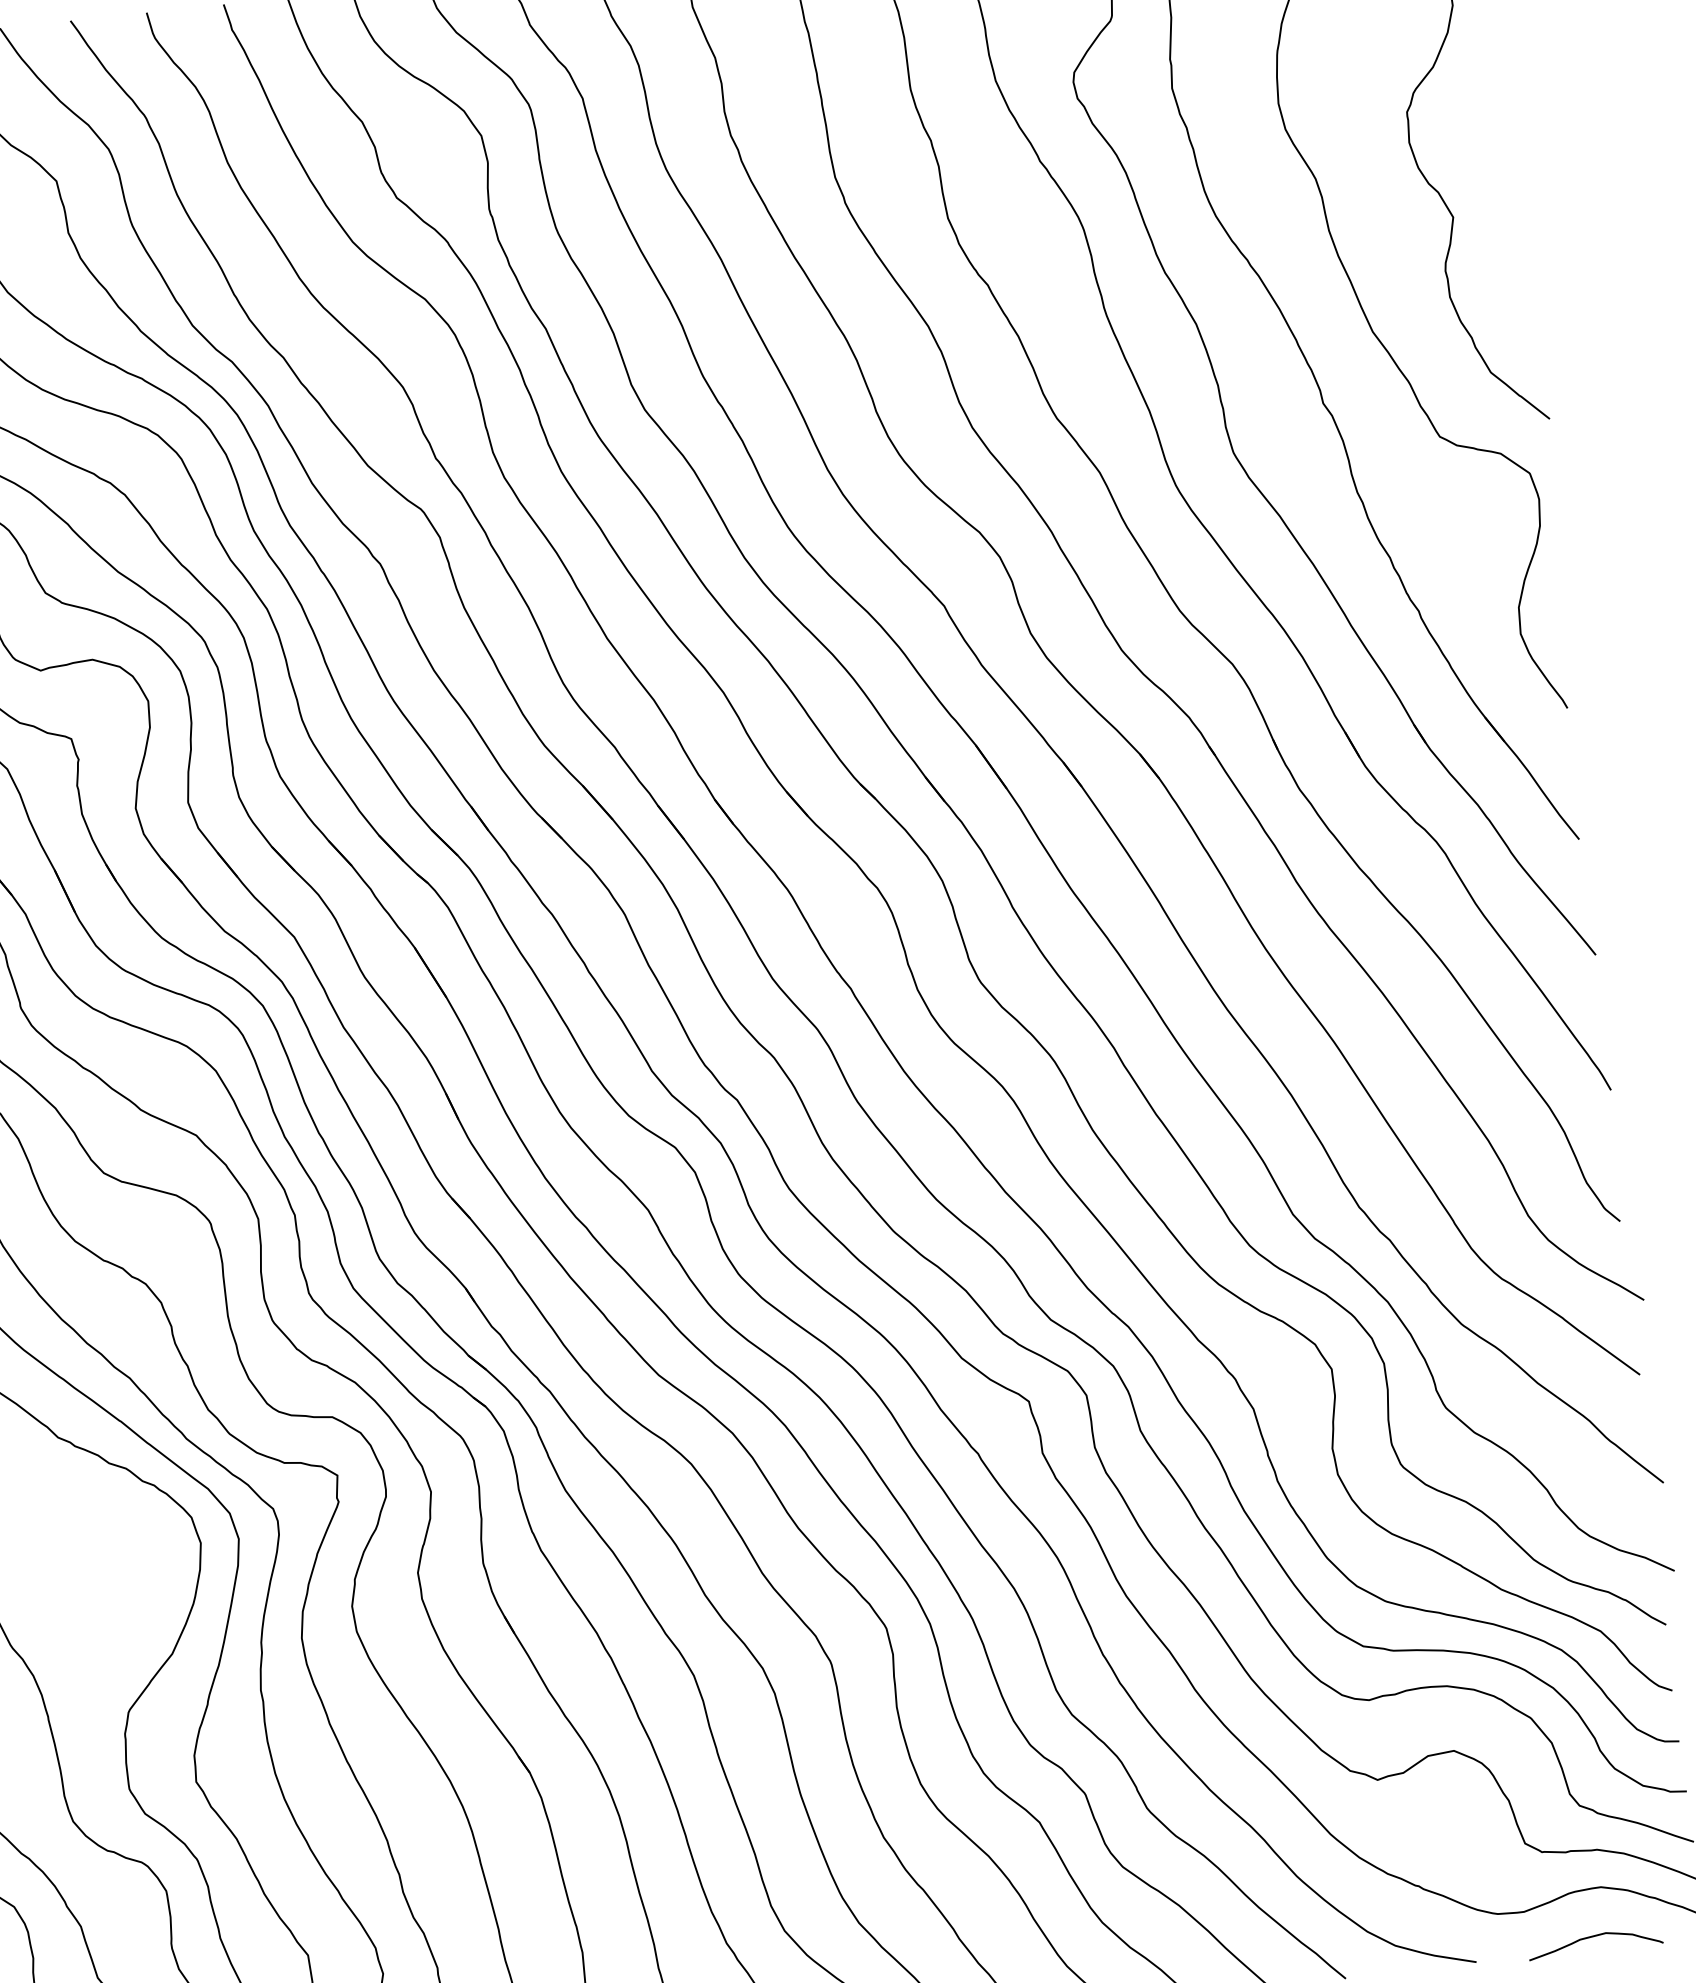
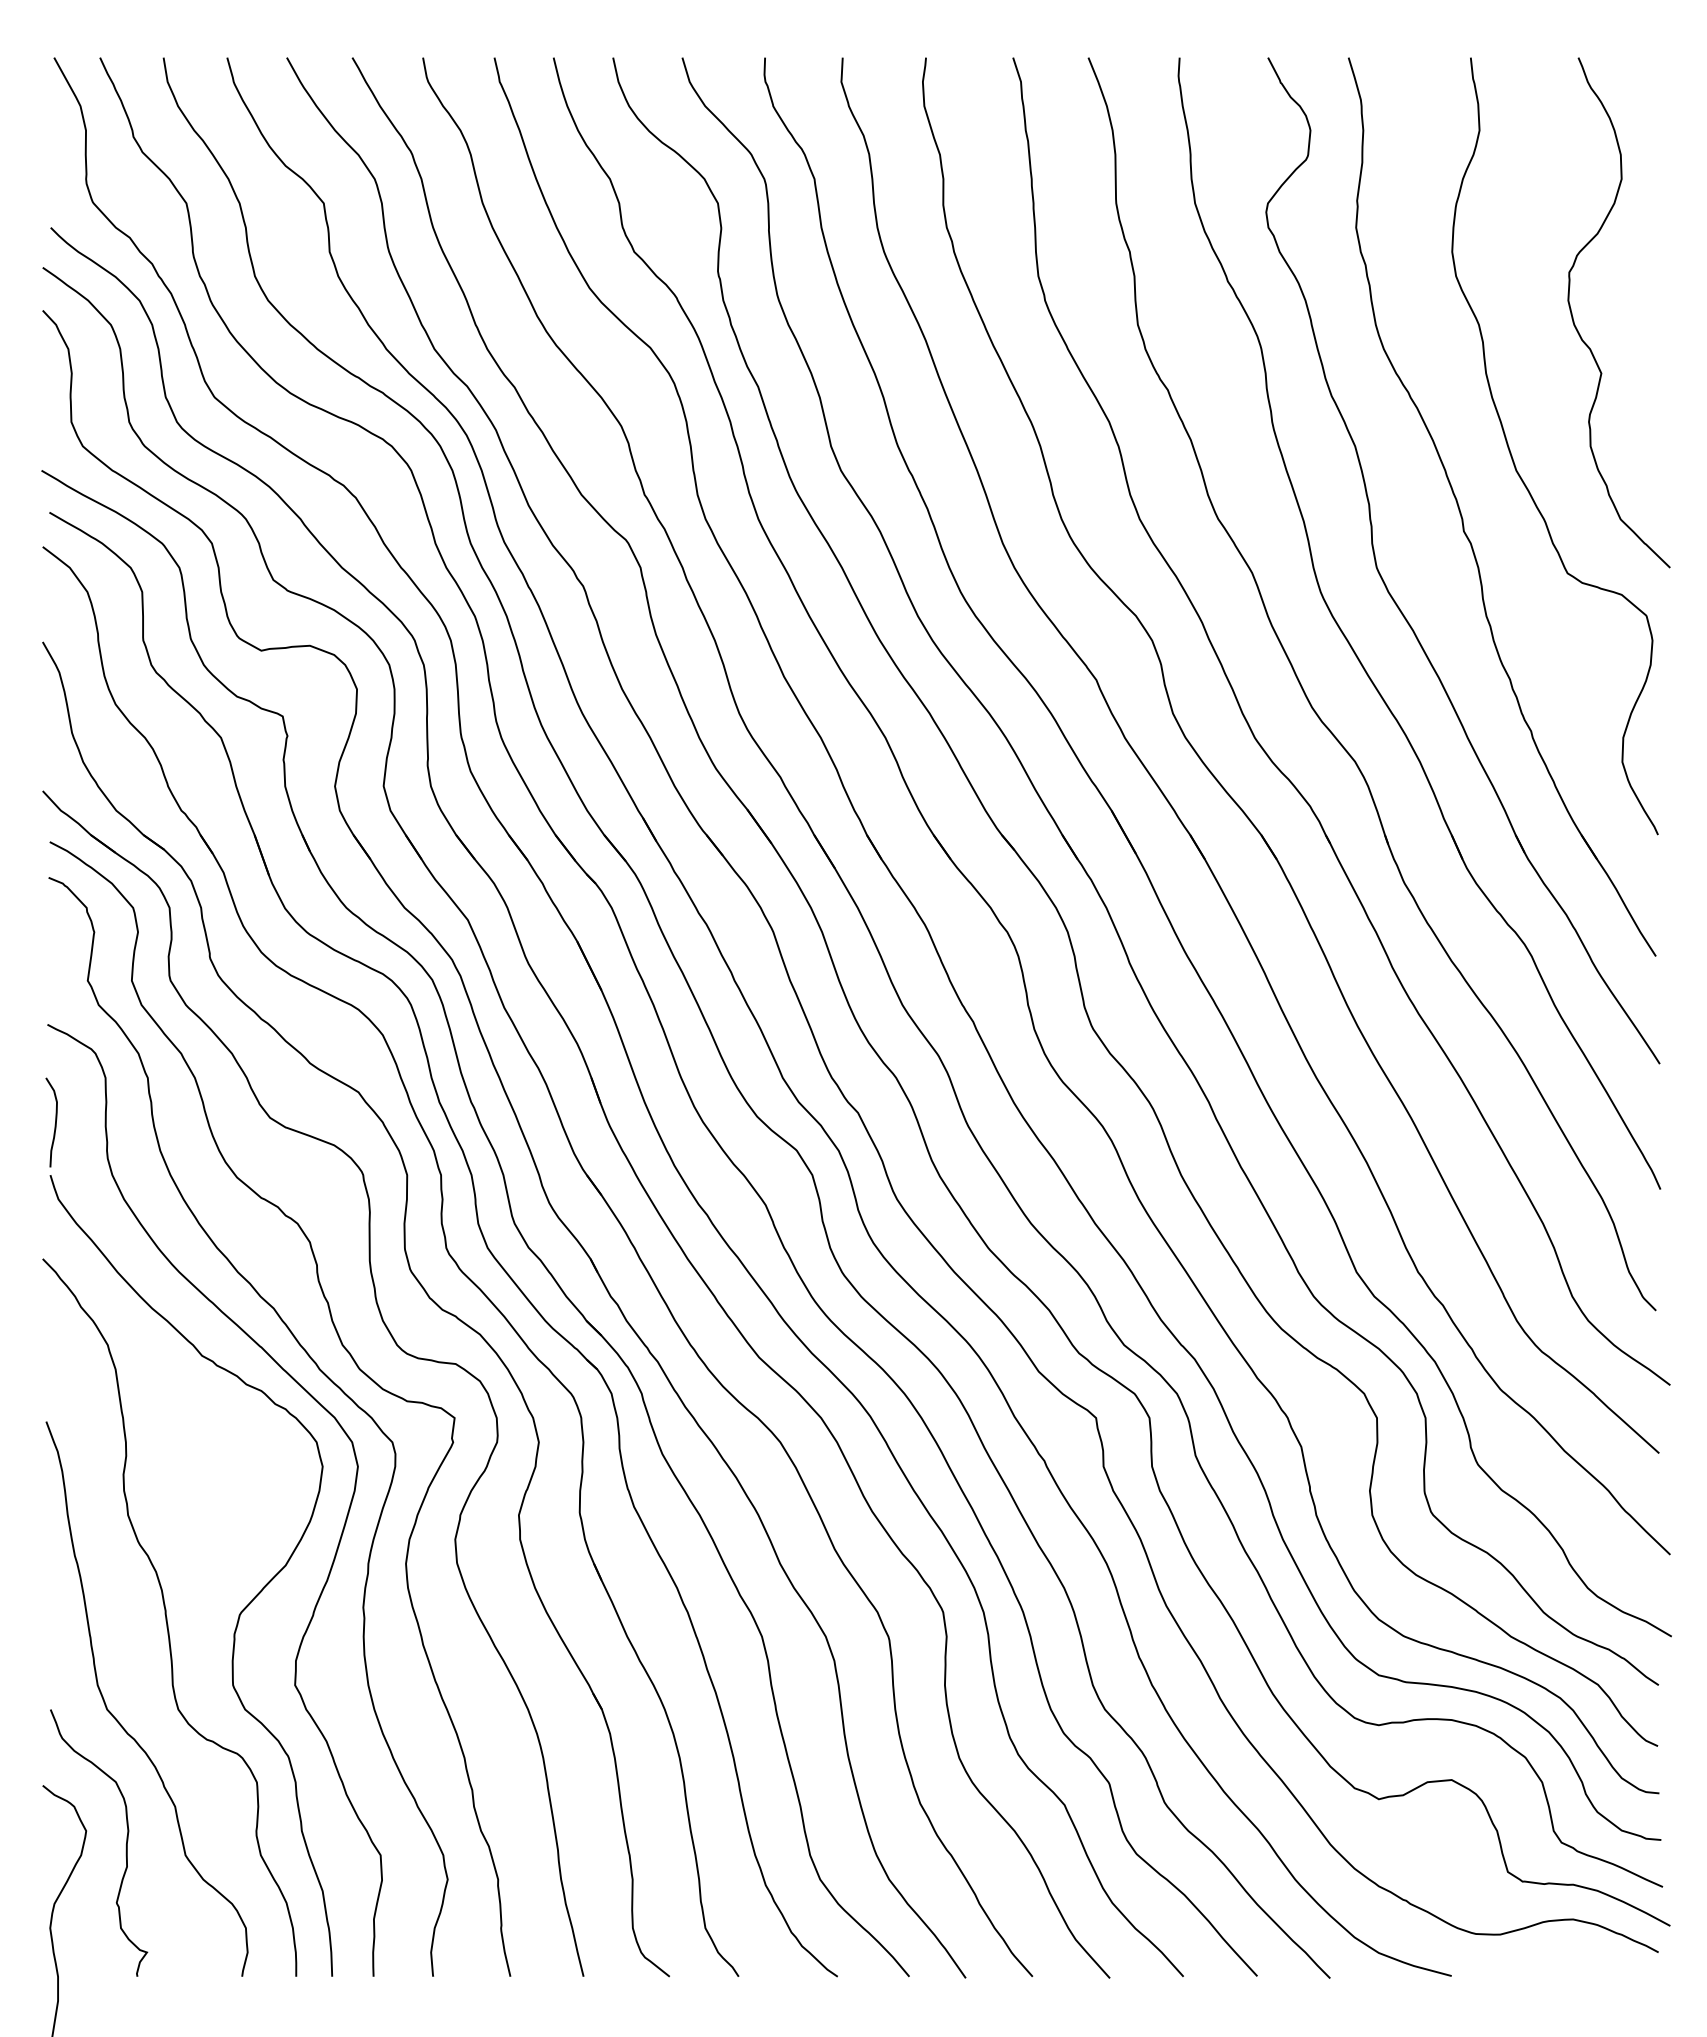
curve: (1594, 1936) -> (1562, 1964), removed

